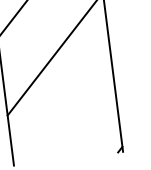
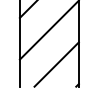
line: (76, 115) -> (56, 64), added

